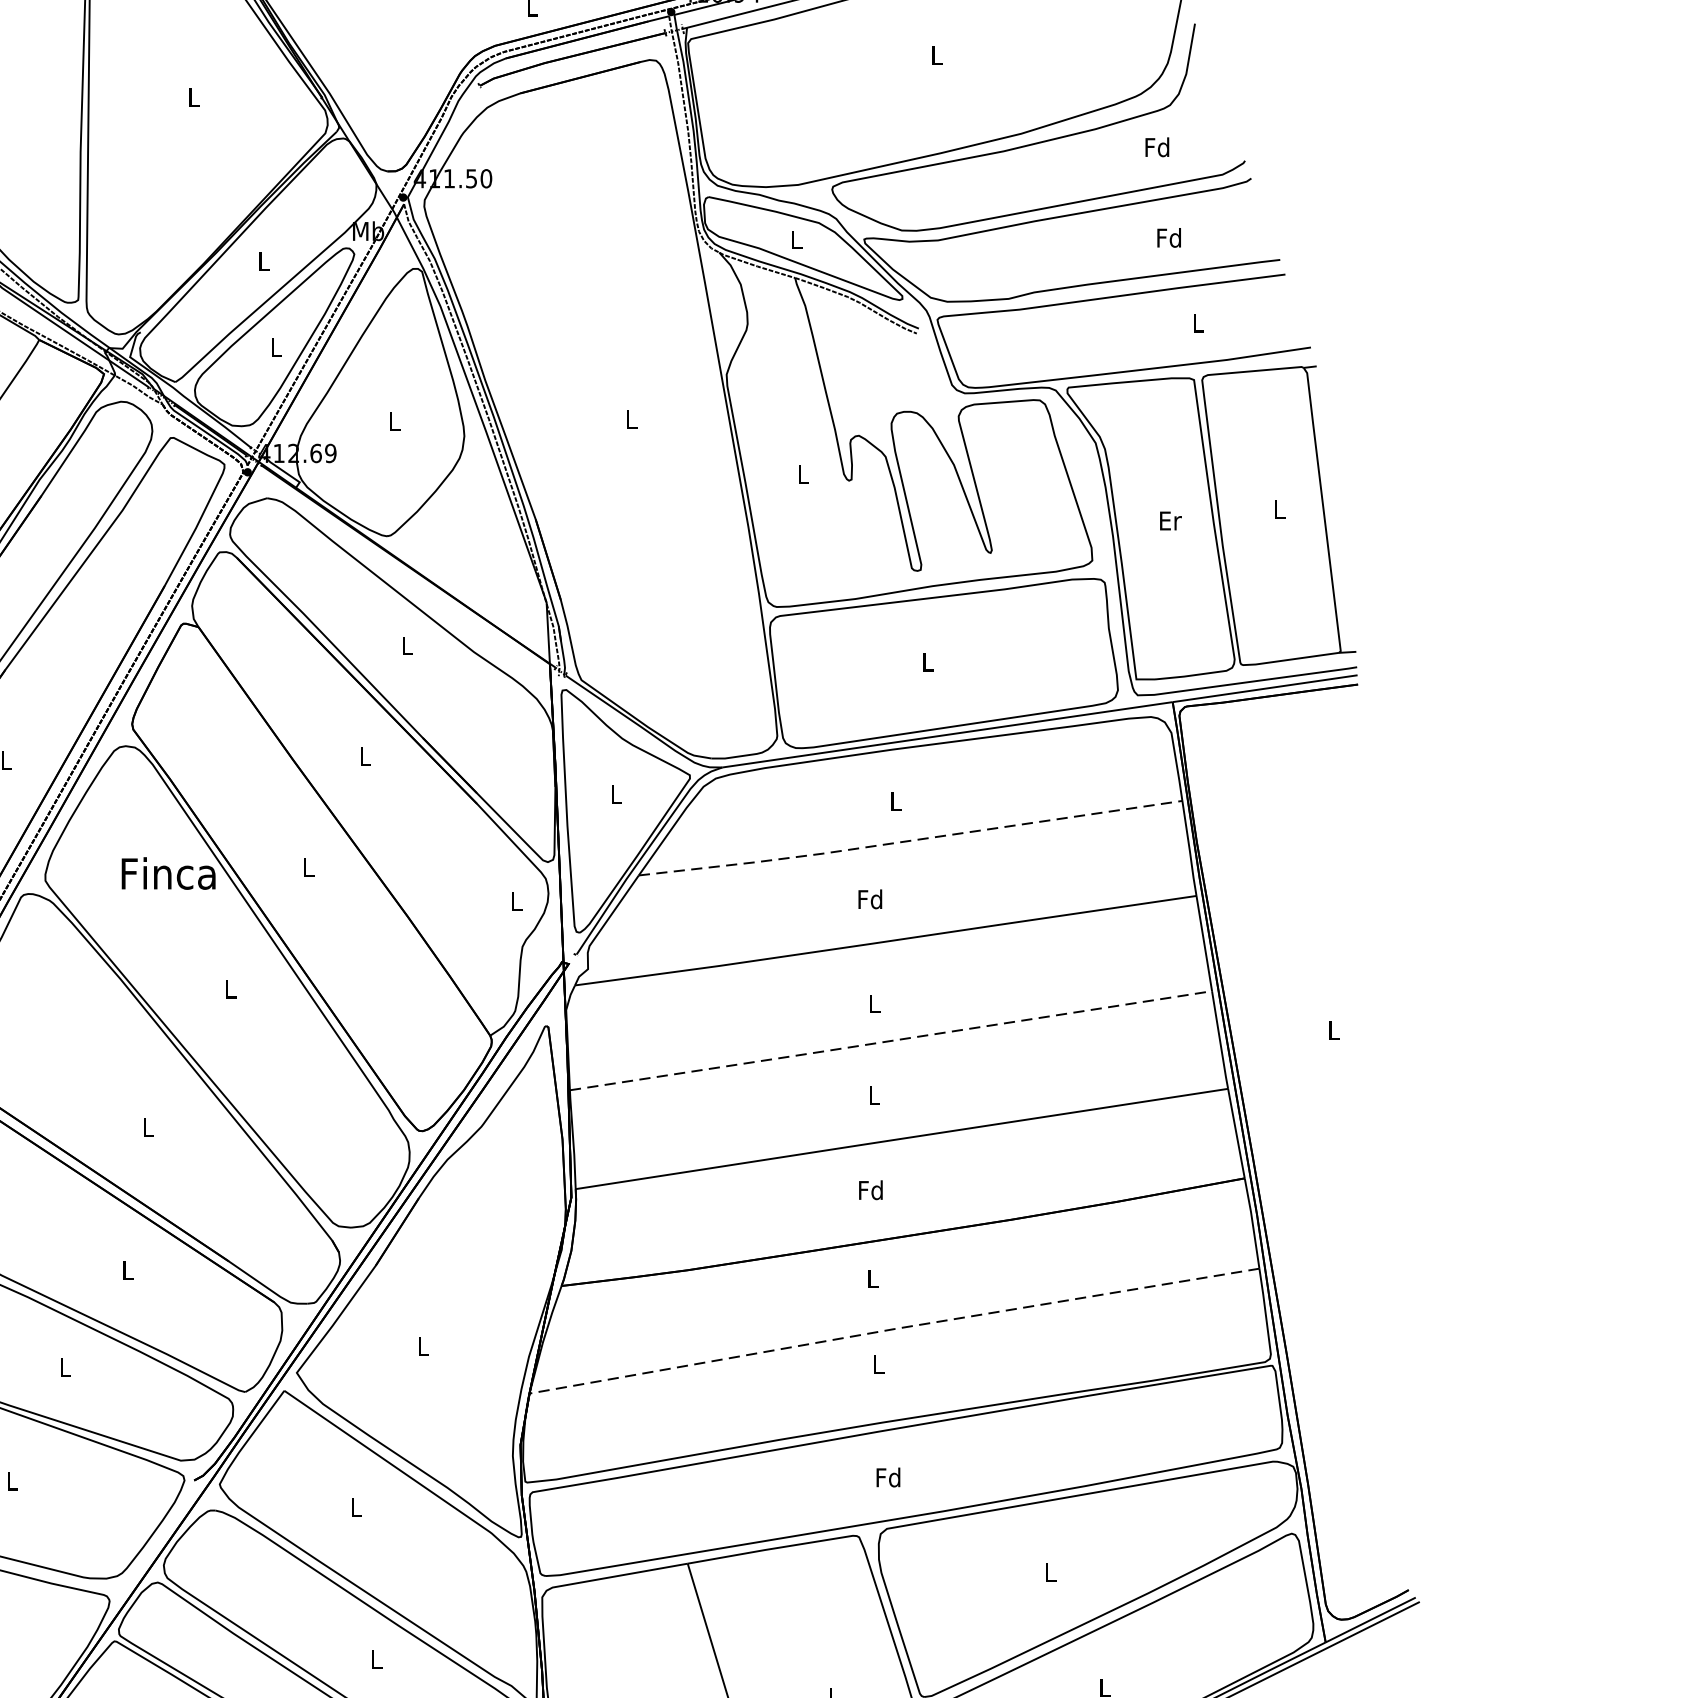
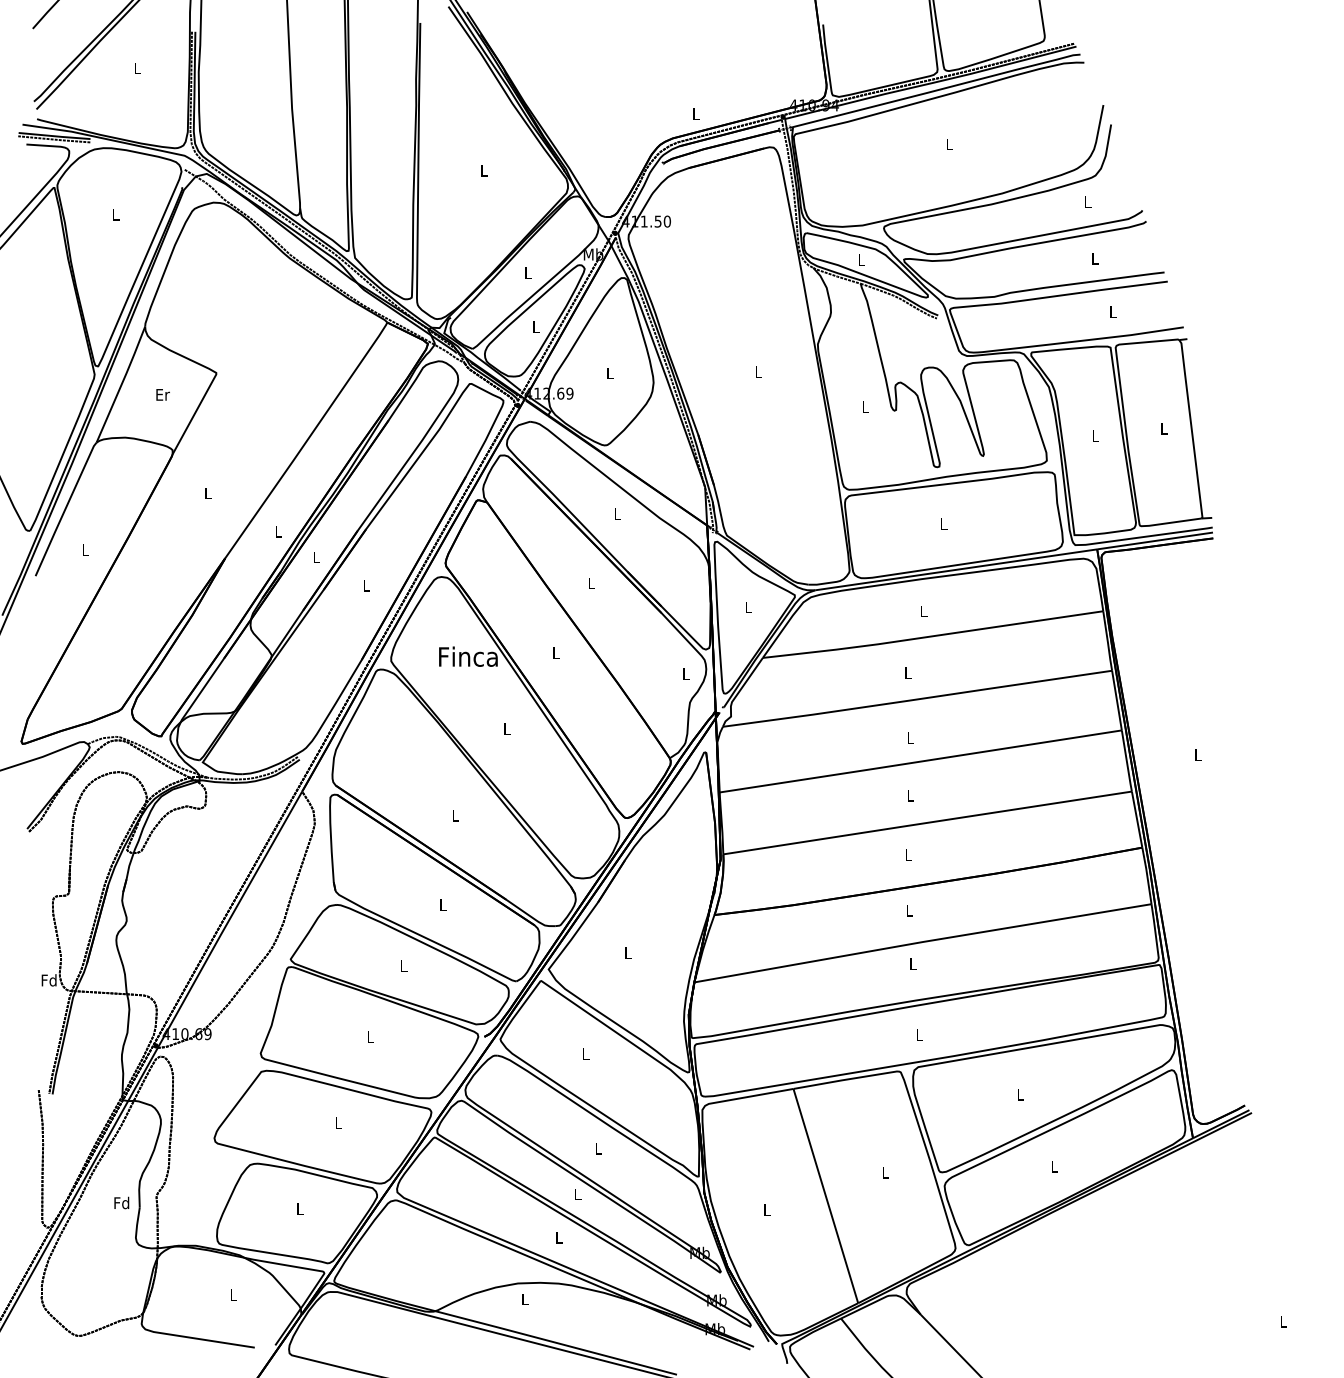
text: (1157, 146) -> (1087, 201), Fd -> L
text: (1168, 237) -> (1094, 258), Fd -> L
text: (1169, 520) -> (1095, 435), Er -> L
line: (908, 841) -> (931, 636), dashed -> solid
text: (869, 898) -> (907, 672), Fd -> L
line: (890, 1040) -> (920, 761), dashed -> solid
text: (869, 1189) -> (907, 854), Fd -> L
line: (895, 1328) -> (923, 941), dashed -> solid
text: (887, 1476) -> (918, 1034), Fd -> L

